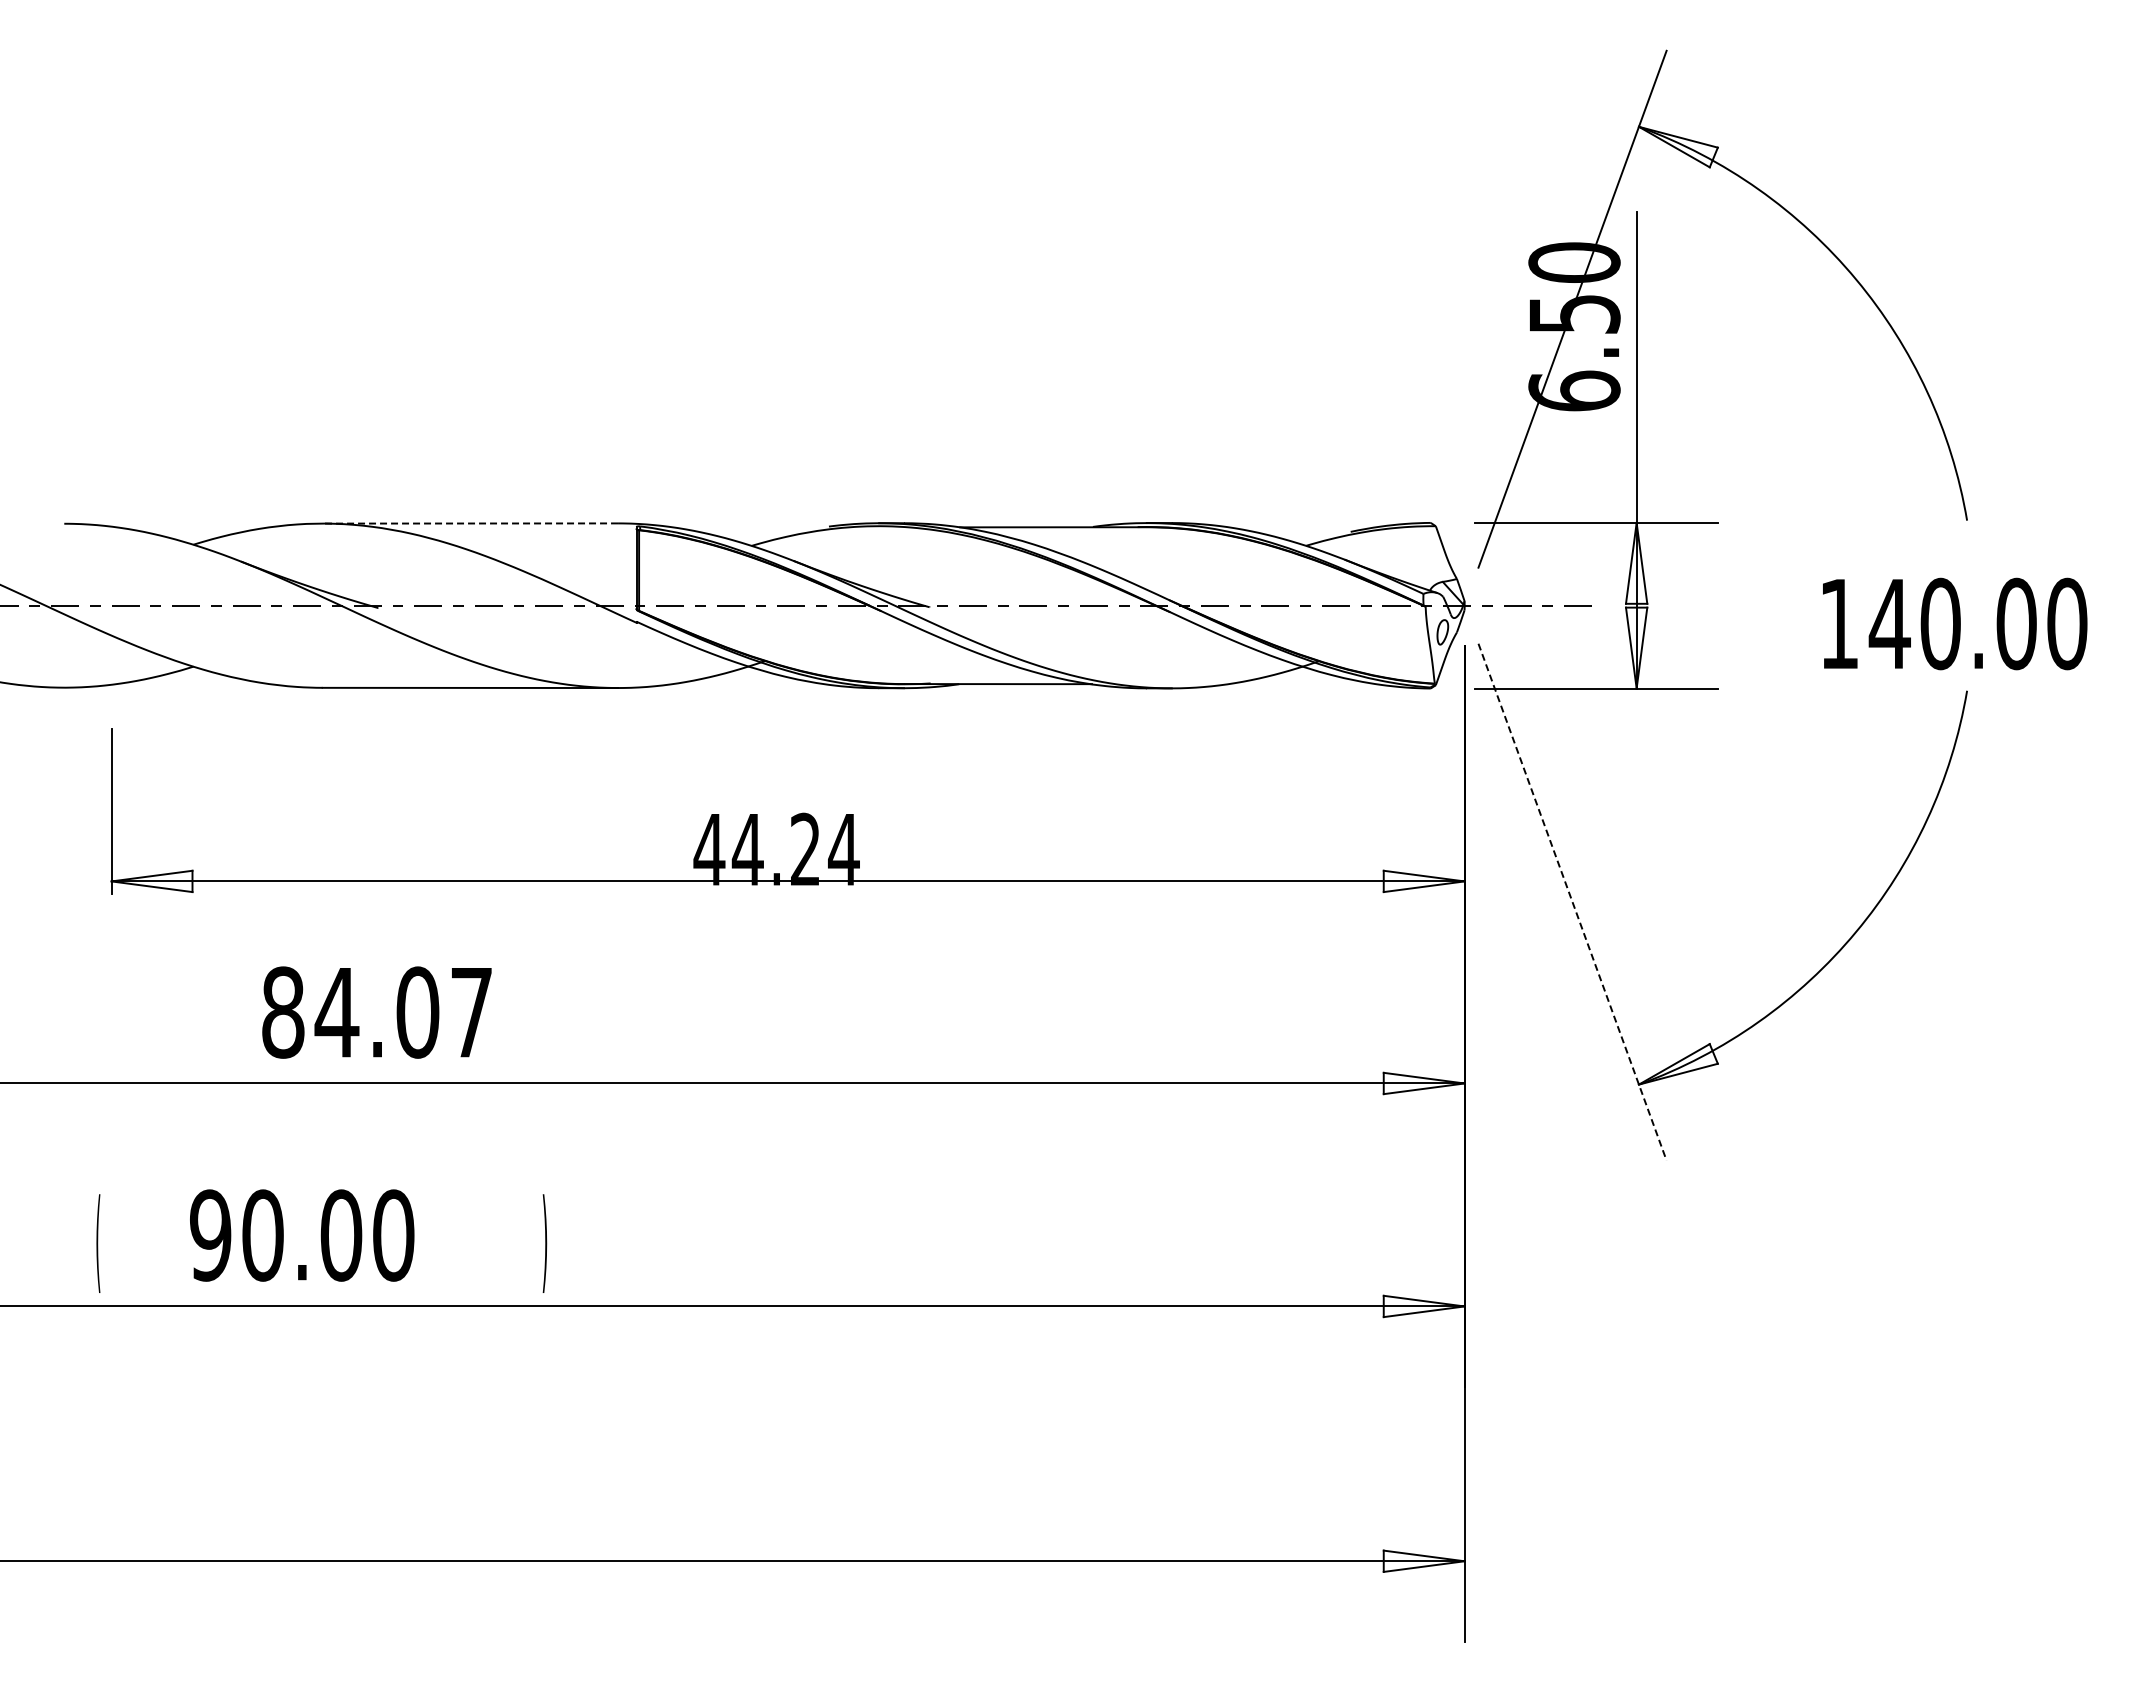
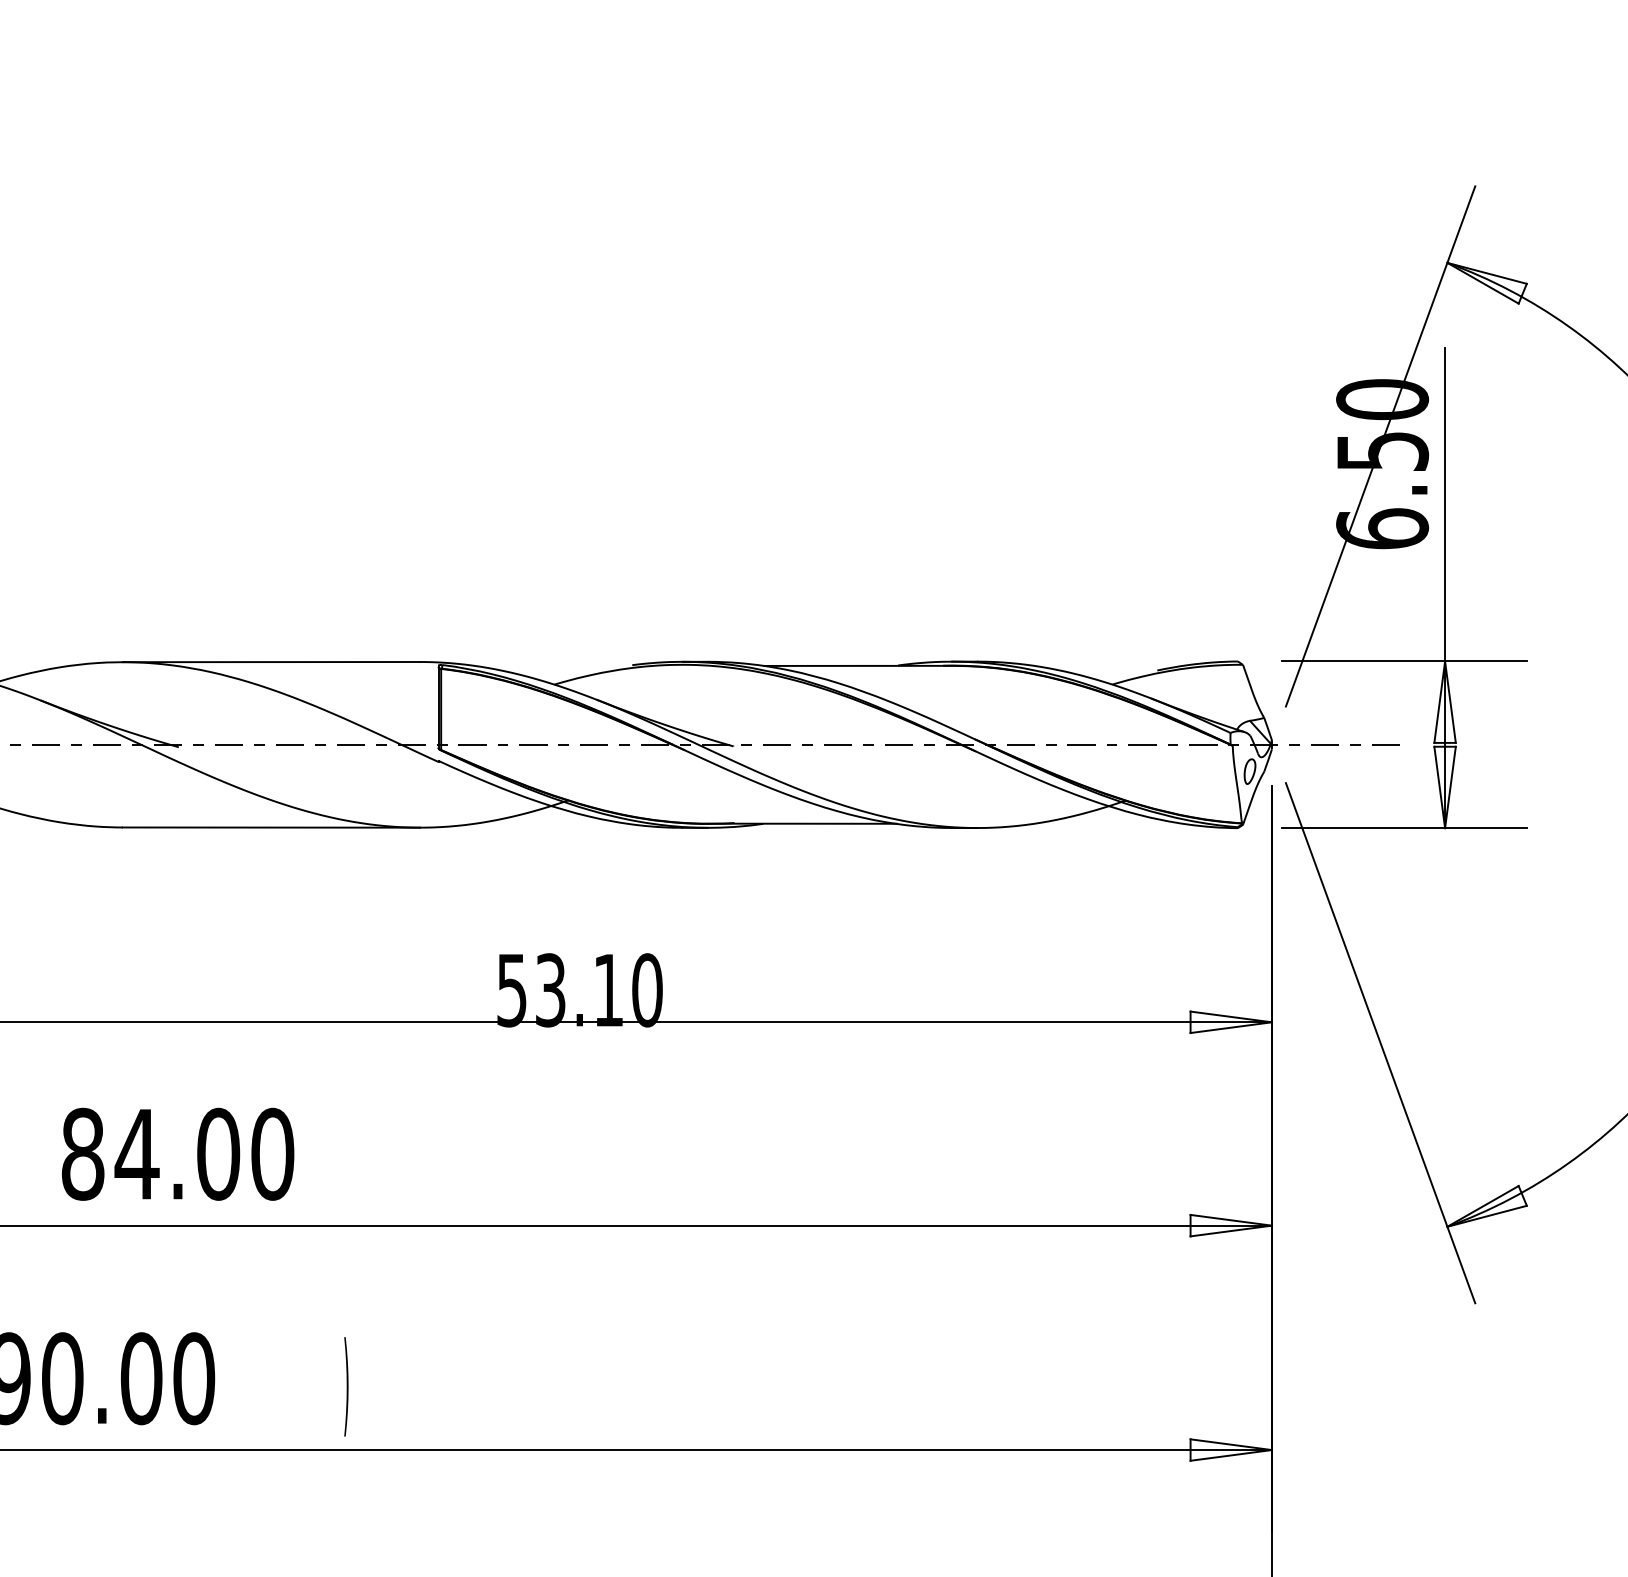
line: (470, 523) -> (271, 662), dashed -> solid
text: (776, 849) -> (579, 990), 44.24 -> 53.10
line: (1572, 902) -> (1380, 1043), dashed -> solid
text: (471, 1012) -> (272, 1154), 84.07 -> 84.00

